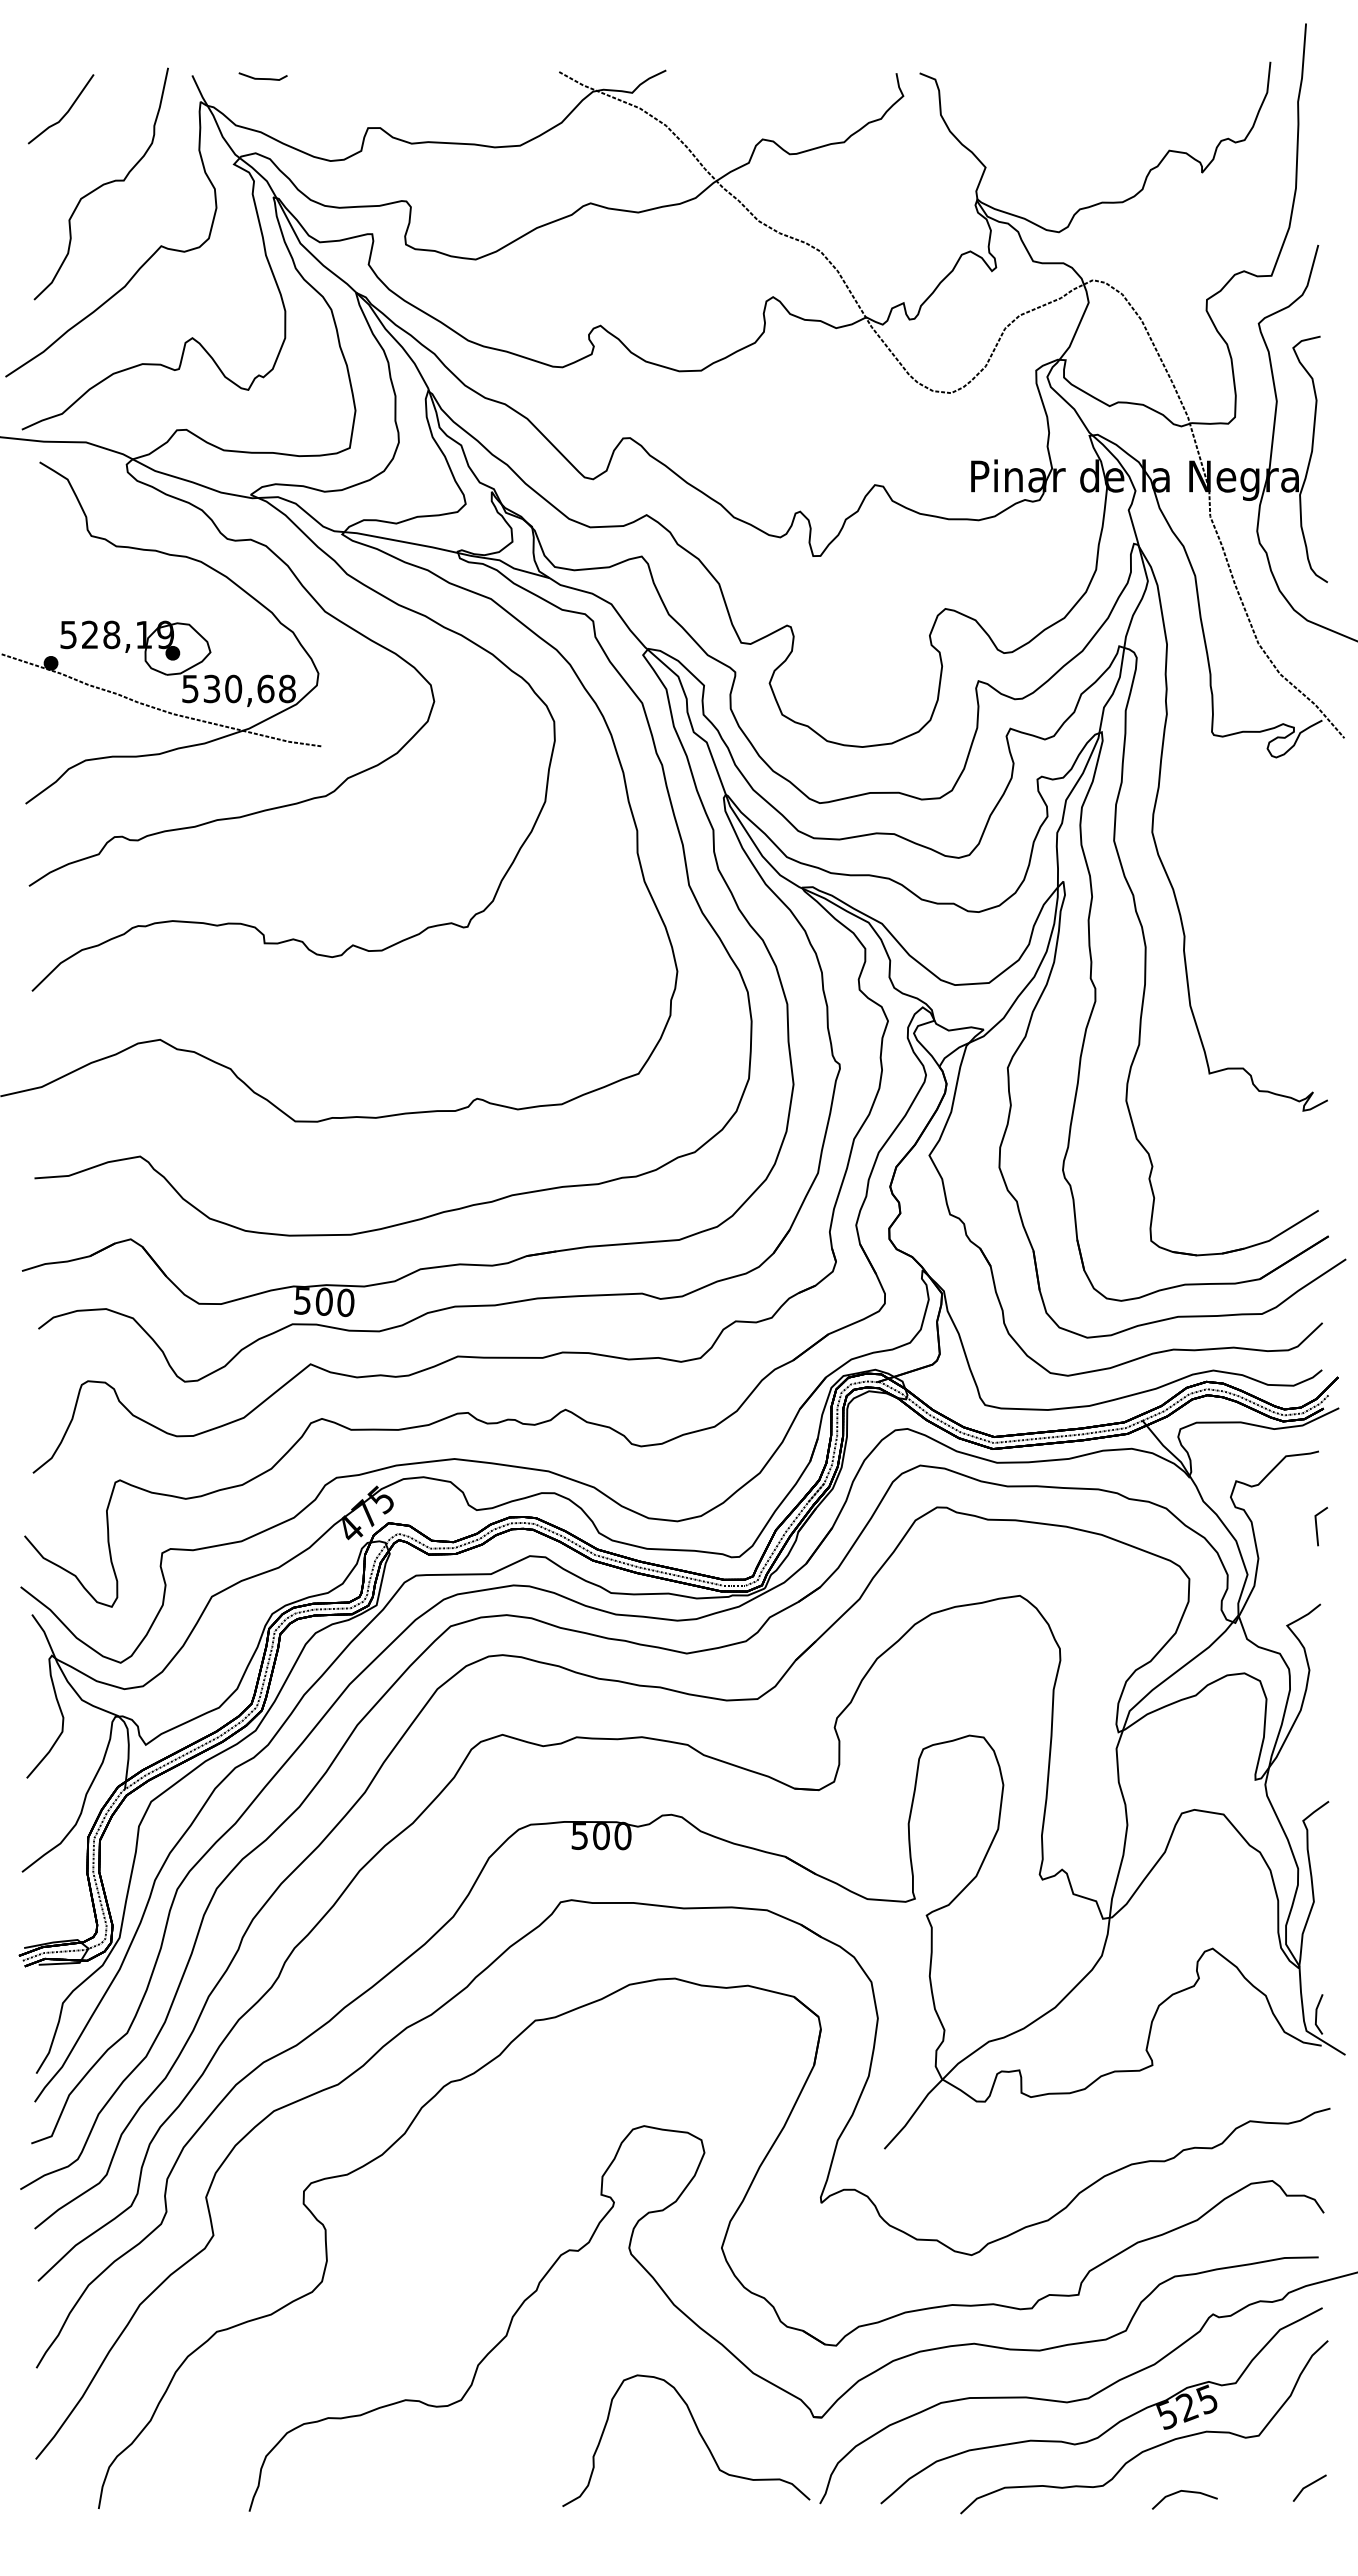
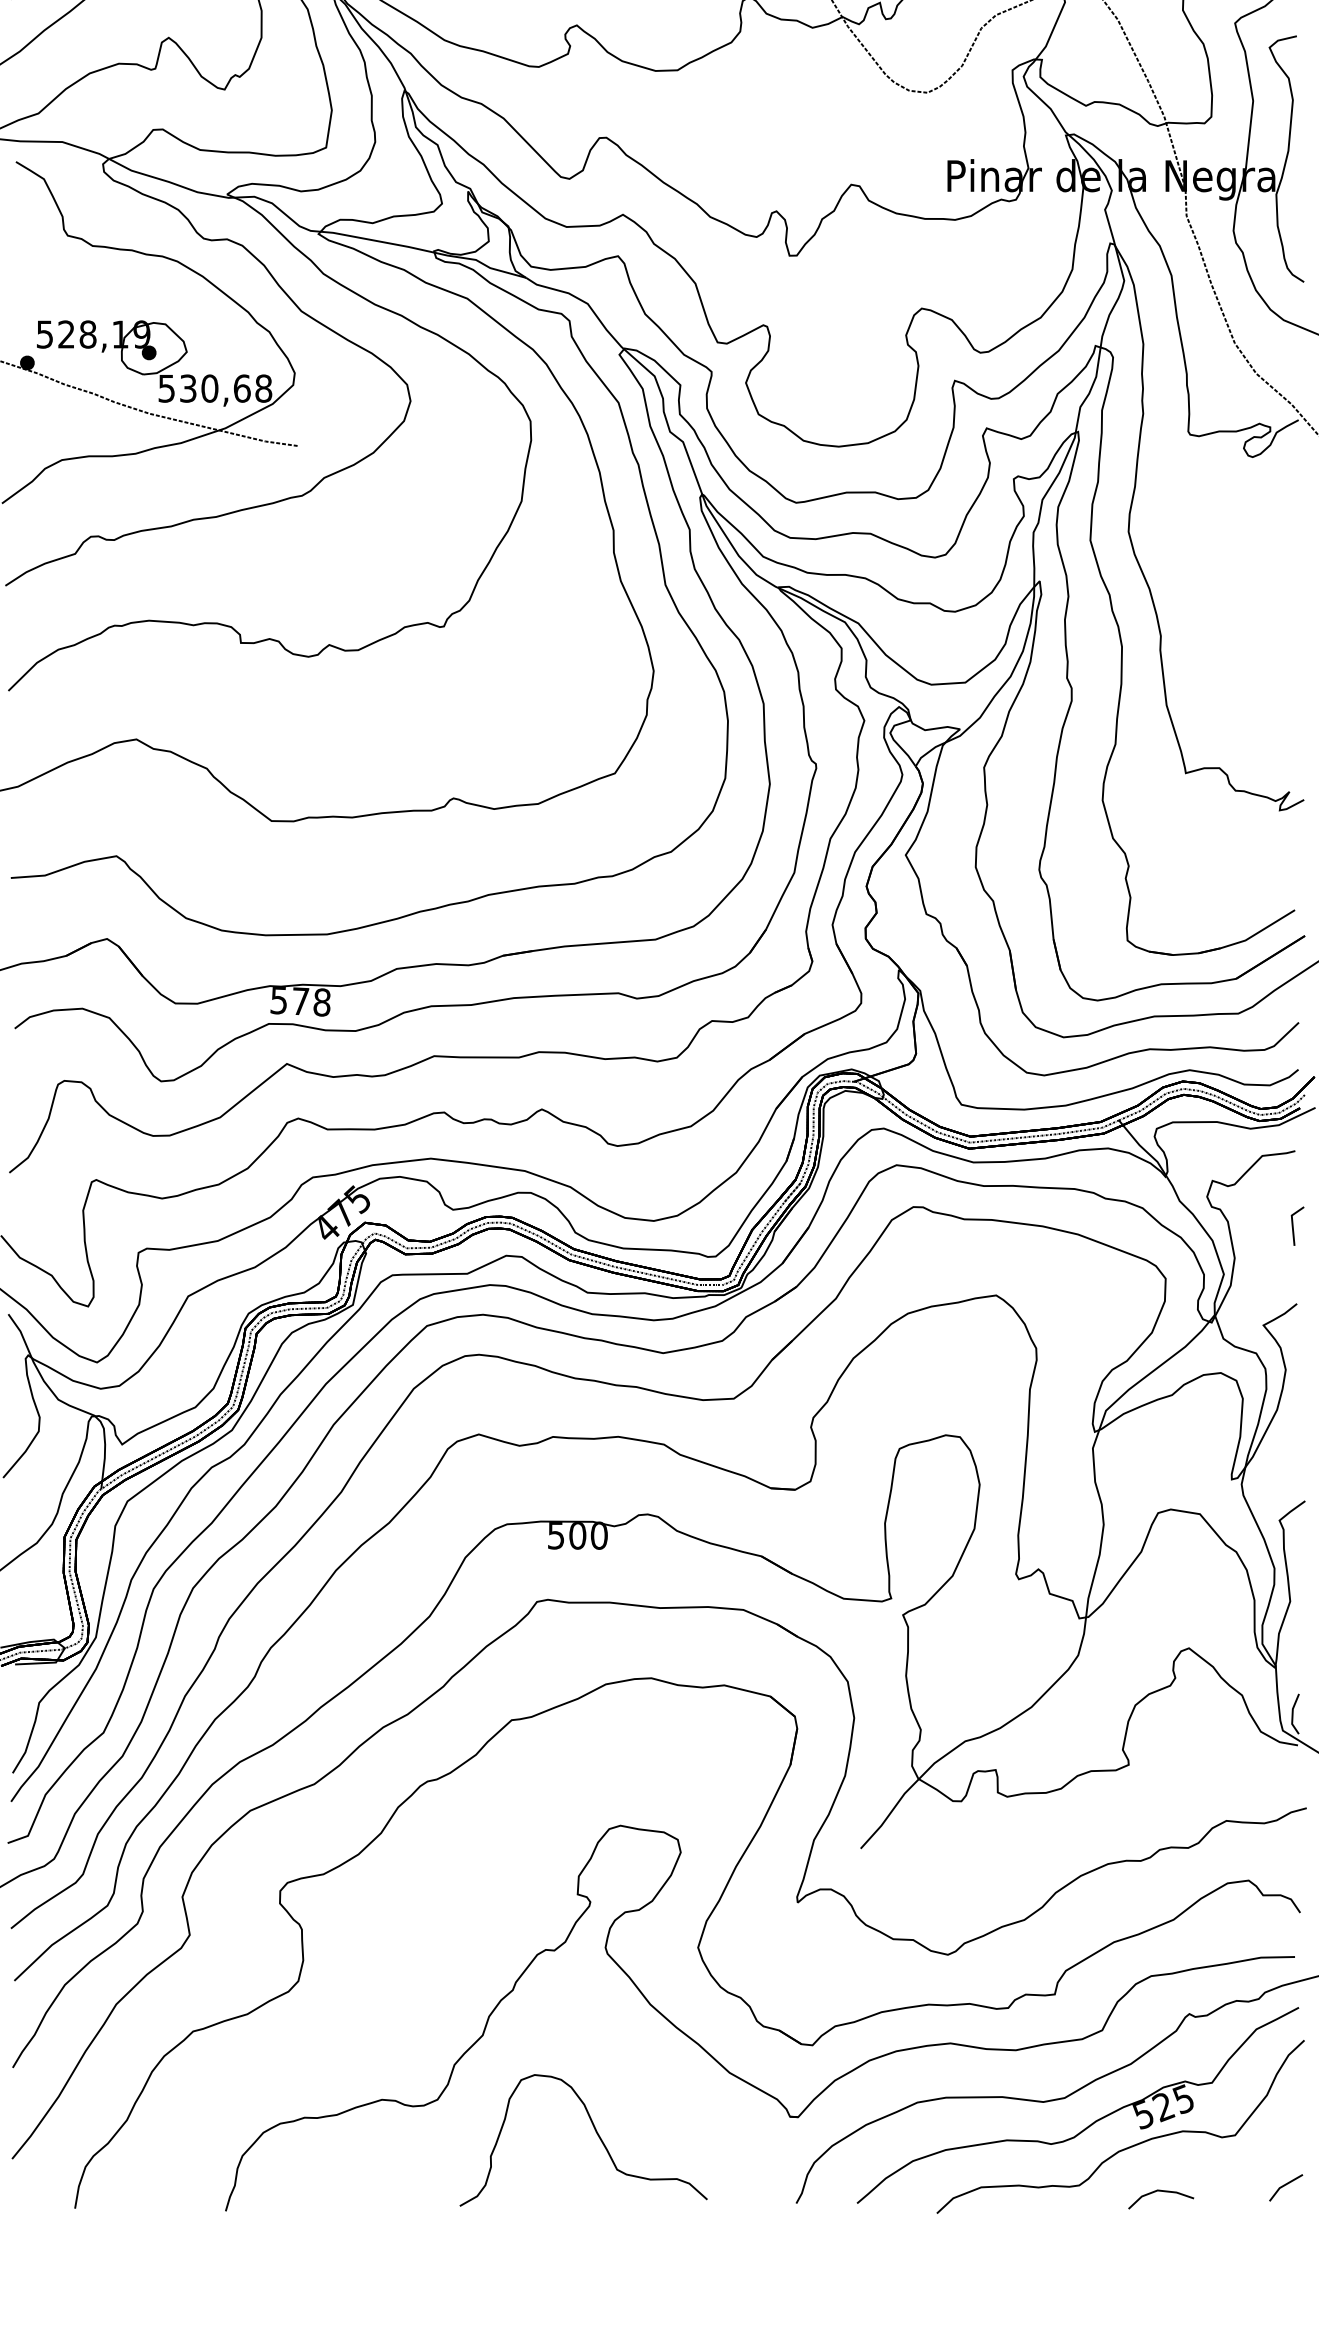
text: (334, 1301) -> (310, 1001), 500 -> 578
part: (698, 2433) -> (595, 2133), moved

